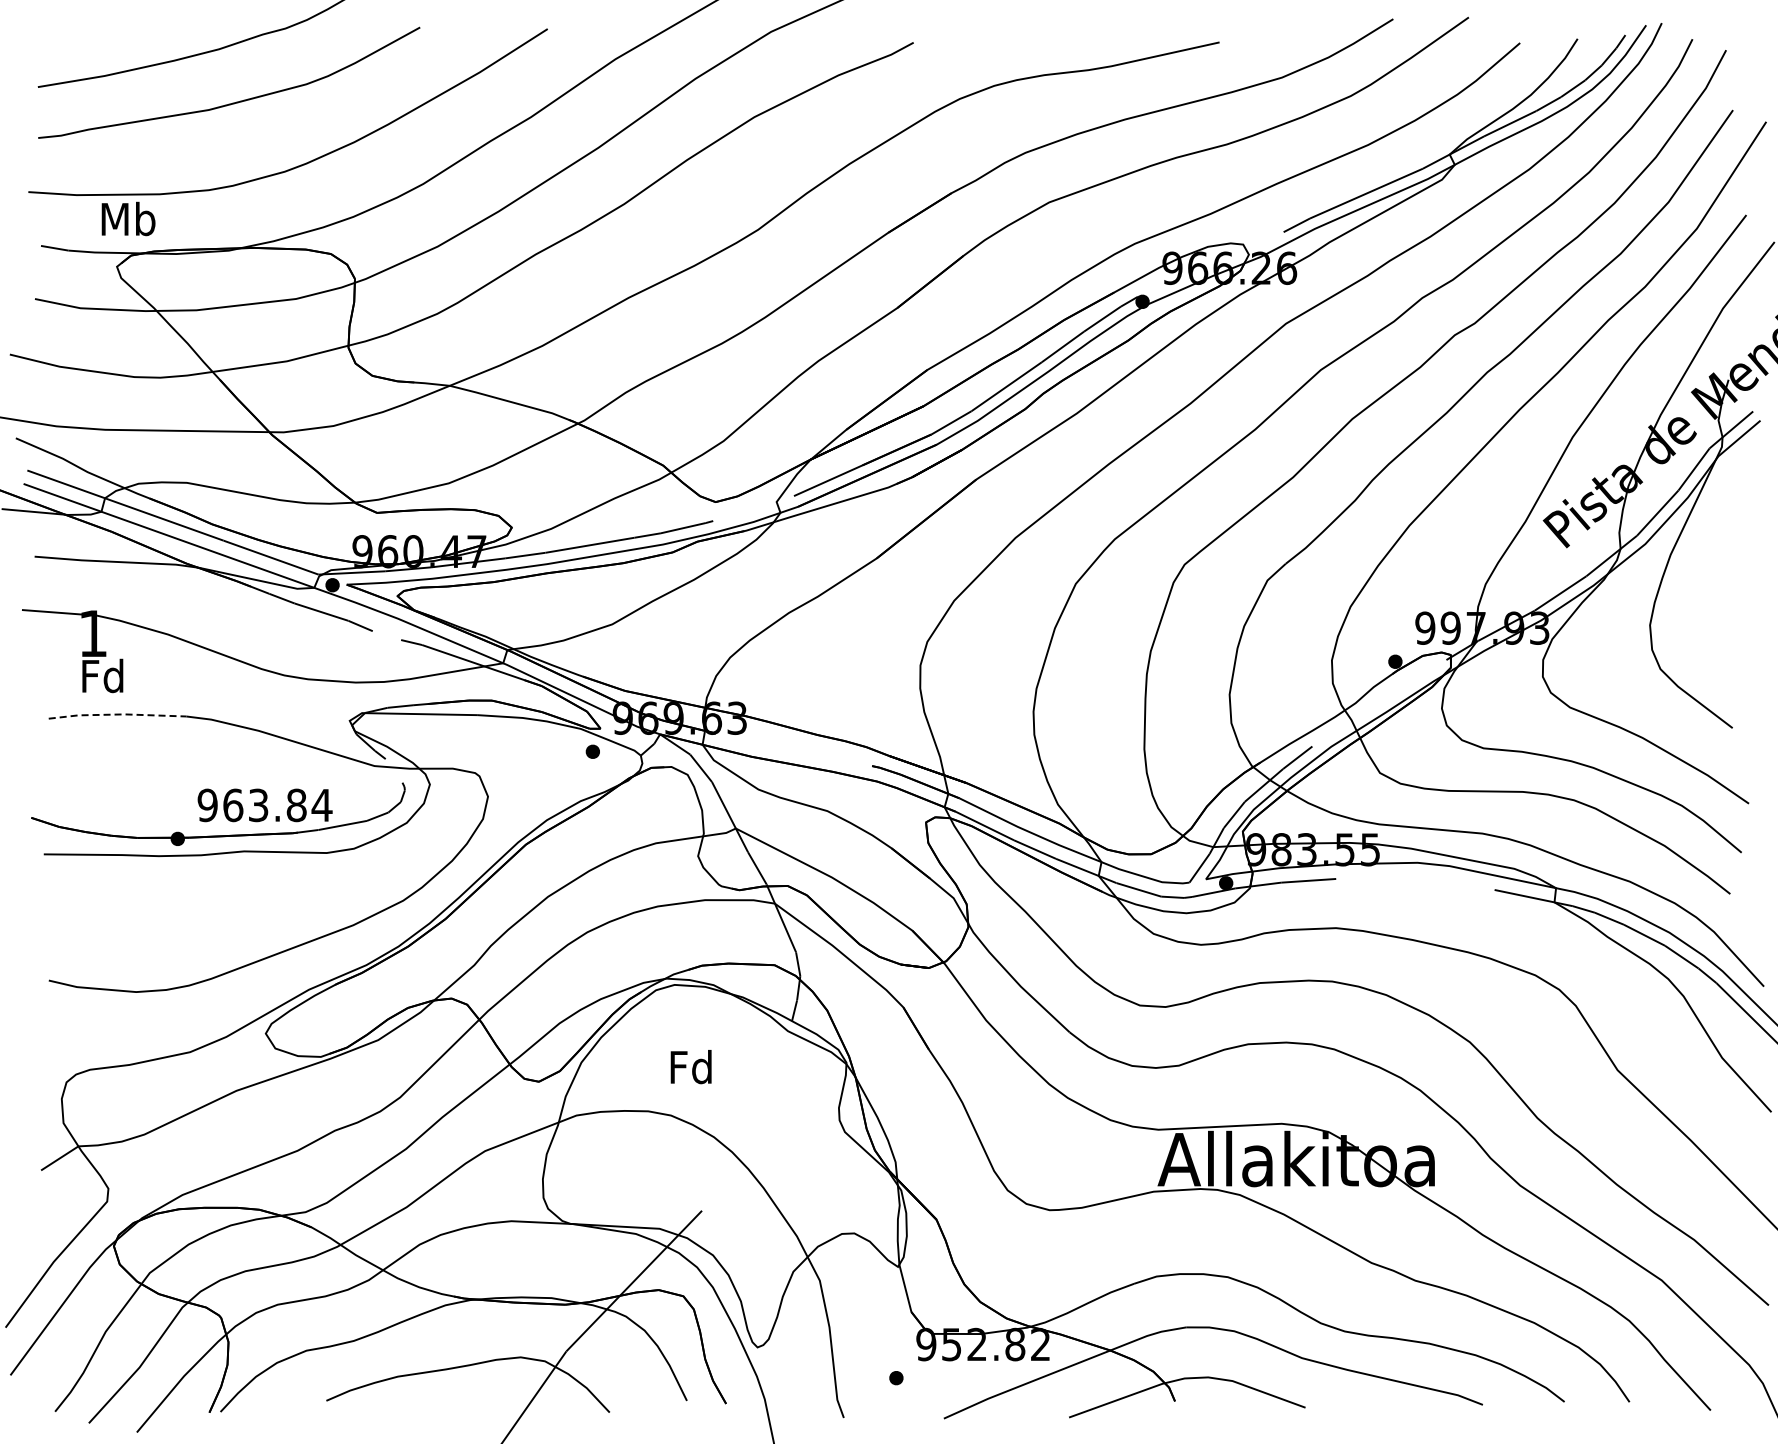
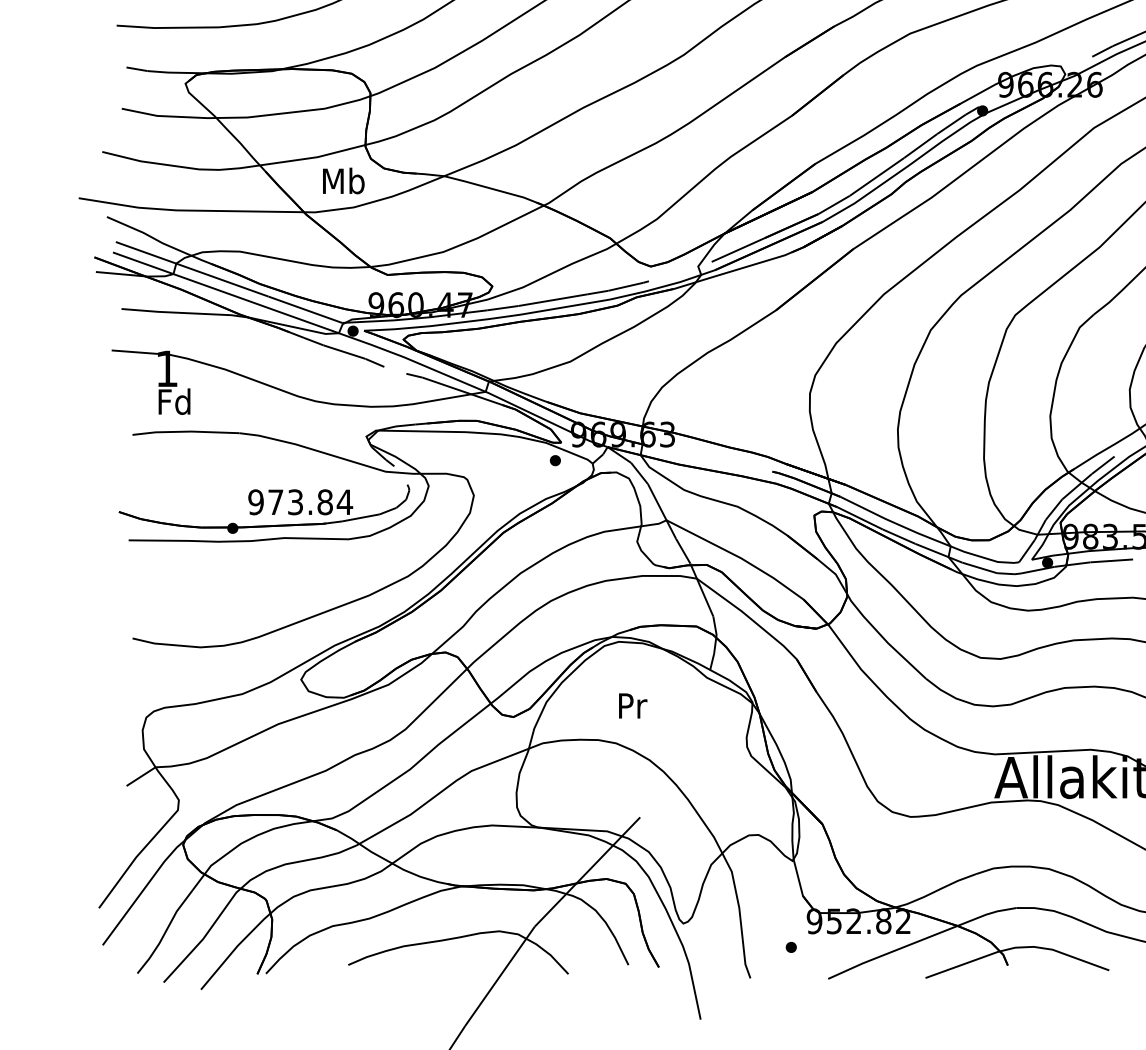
text: (128, 218) -> (343, 180), moved
line: (117, 714) -> (185, 431), dashed -> solid
text: (233, 805) -> (276, 502), 963.84 -> 973.84
text: (690, 1067) -> (631, 706), Fd -> Pr

